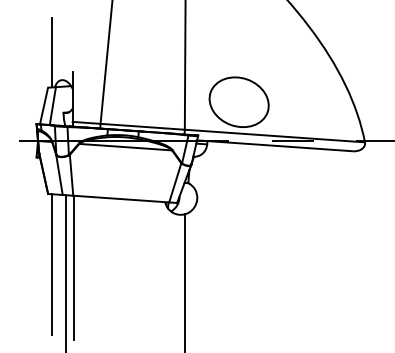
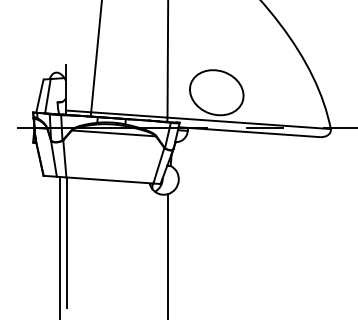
line: (52, 52) -> (47, 47), removed
line: (52, 264) -> (47, 239), removed

